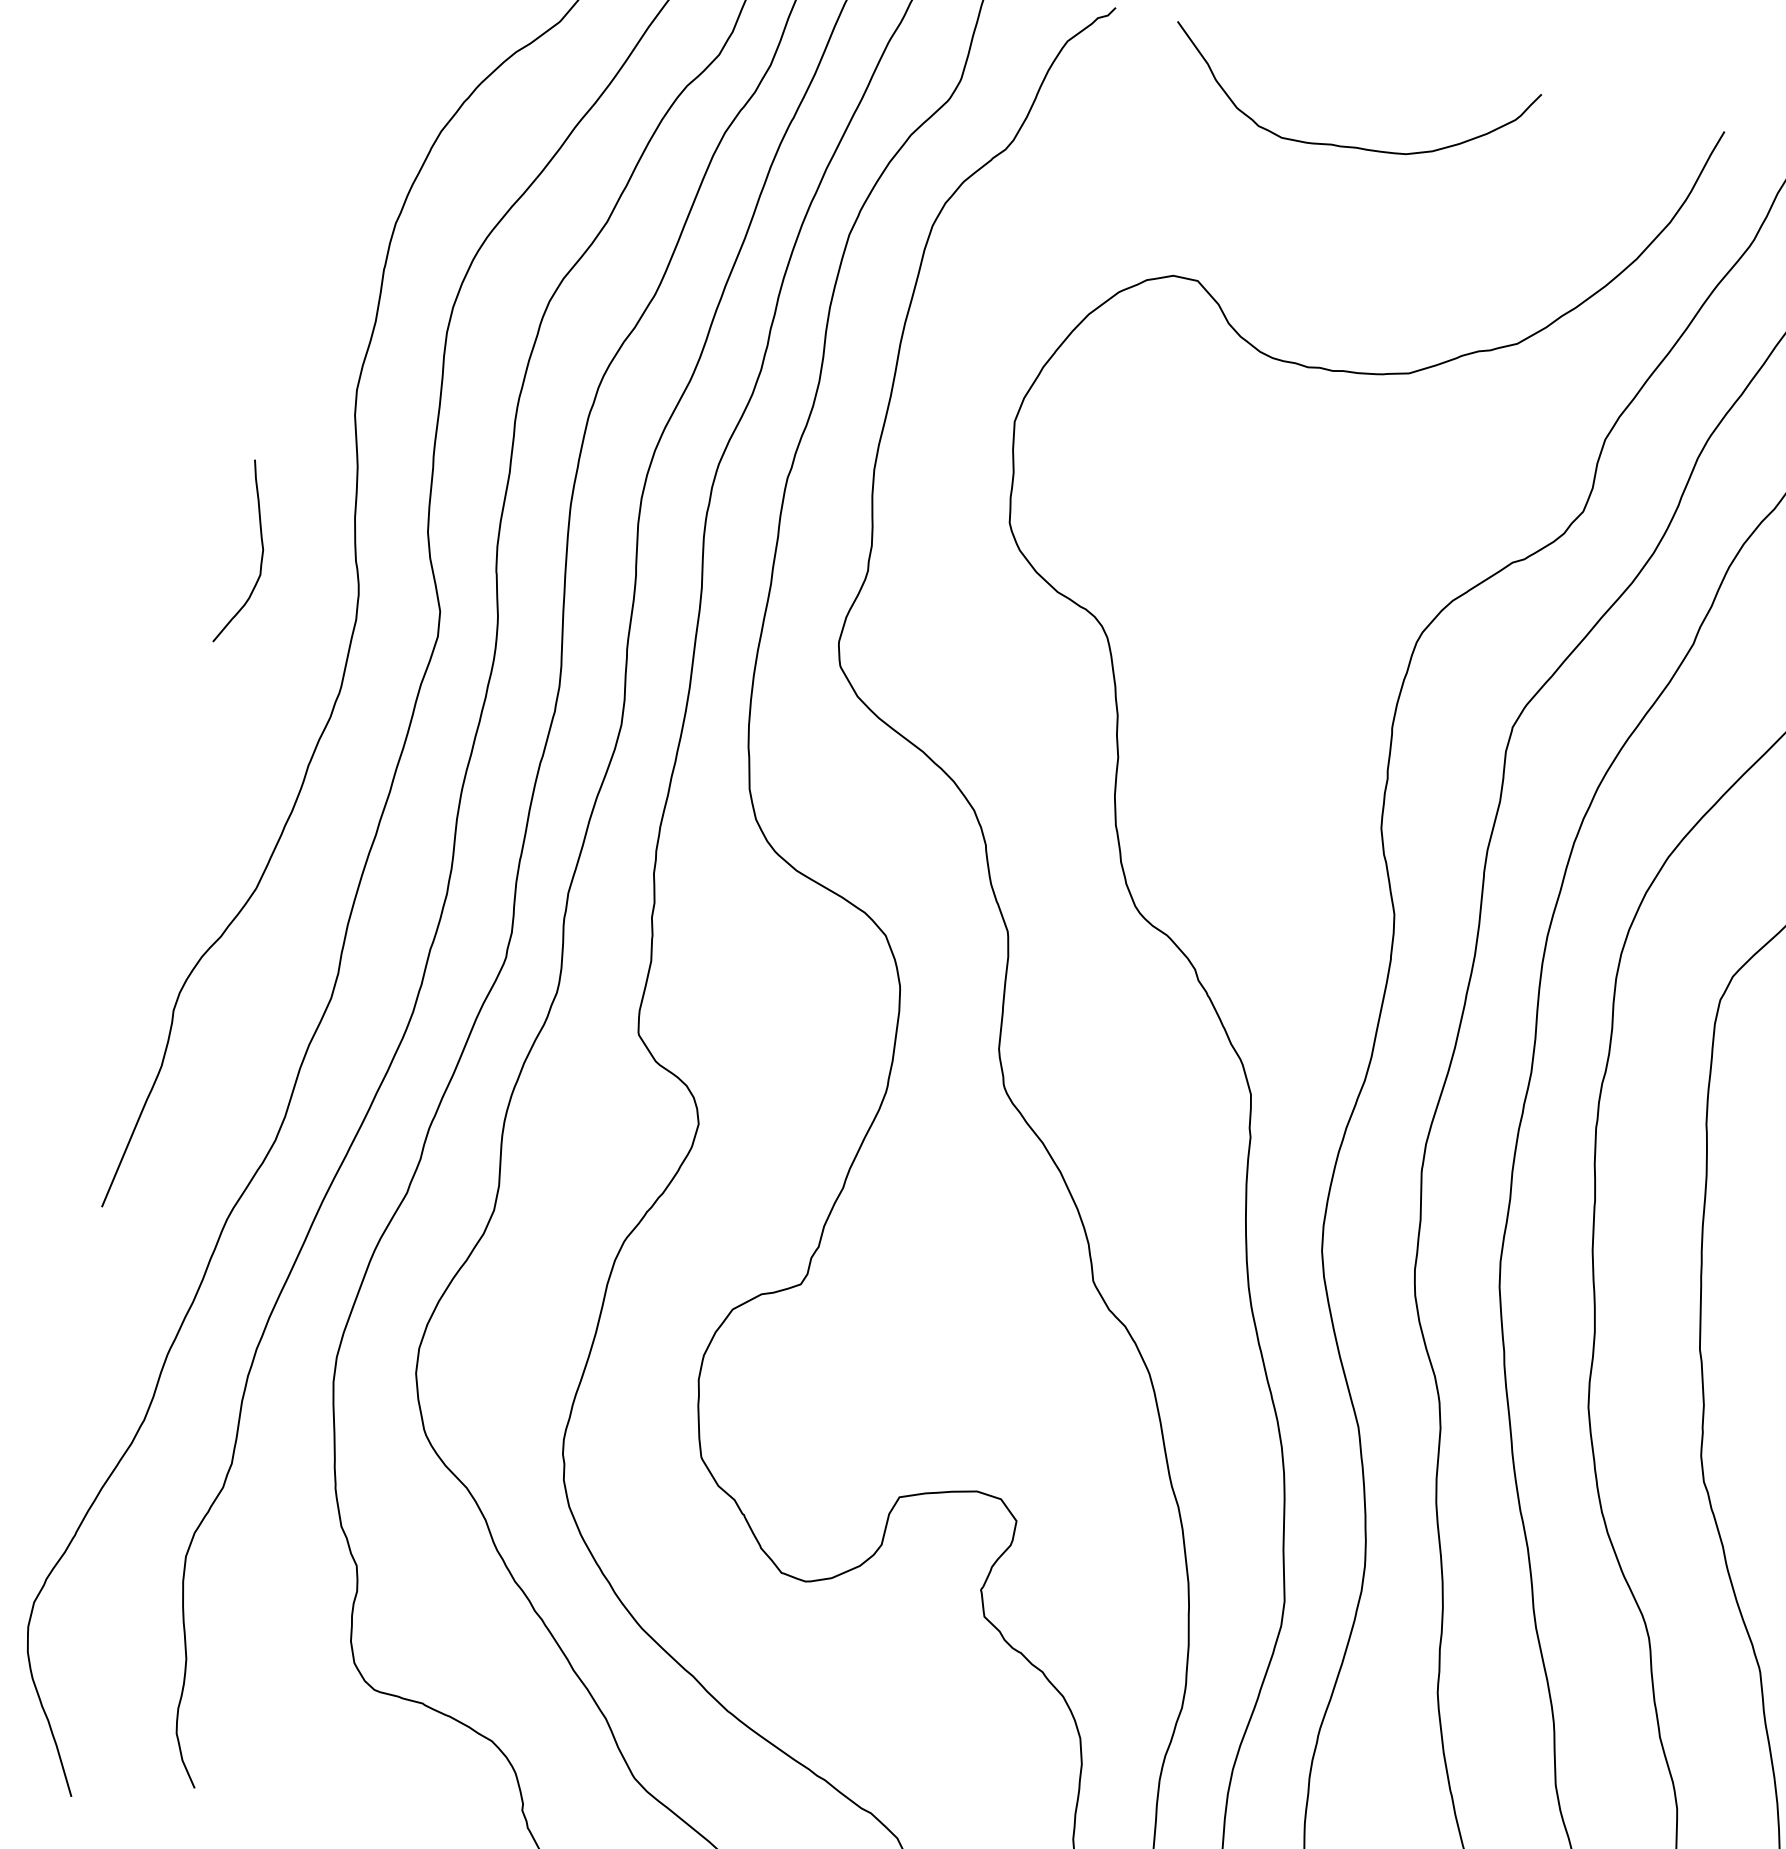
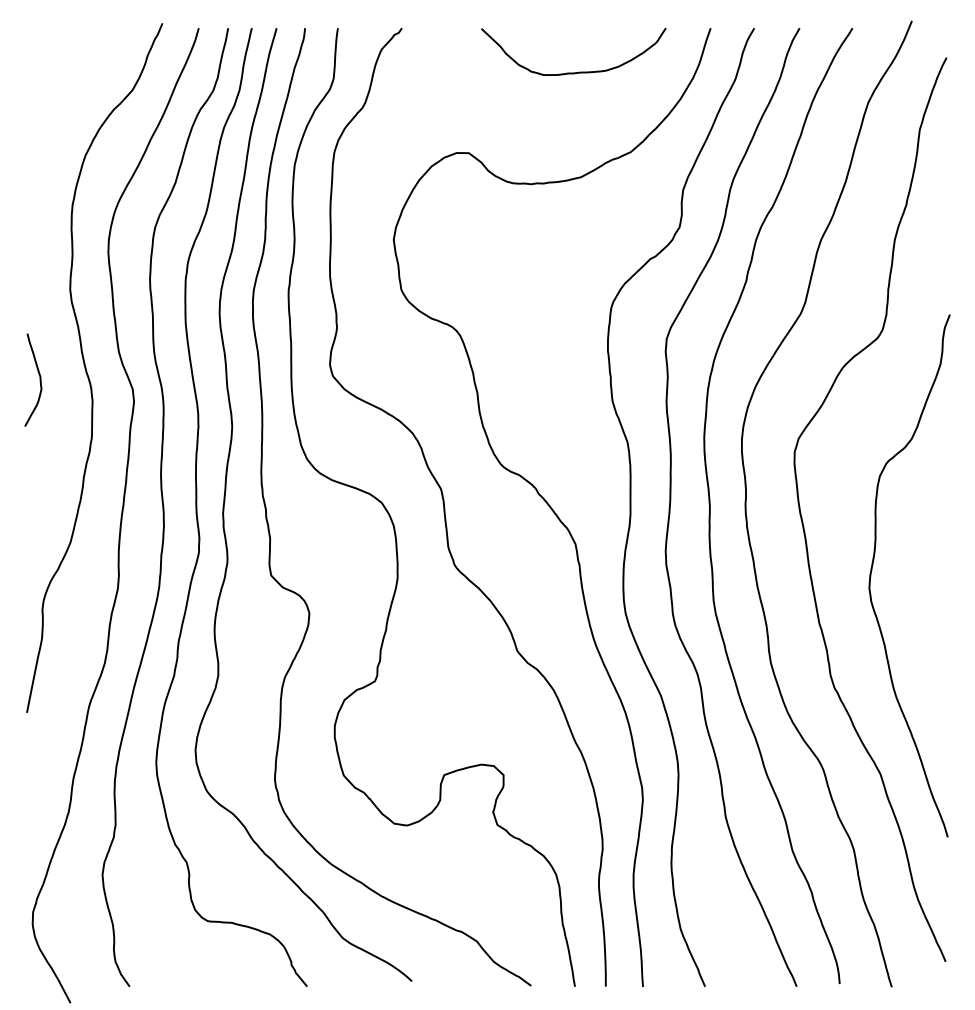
curve: (1351, 144) -> (578, 71), moved

